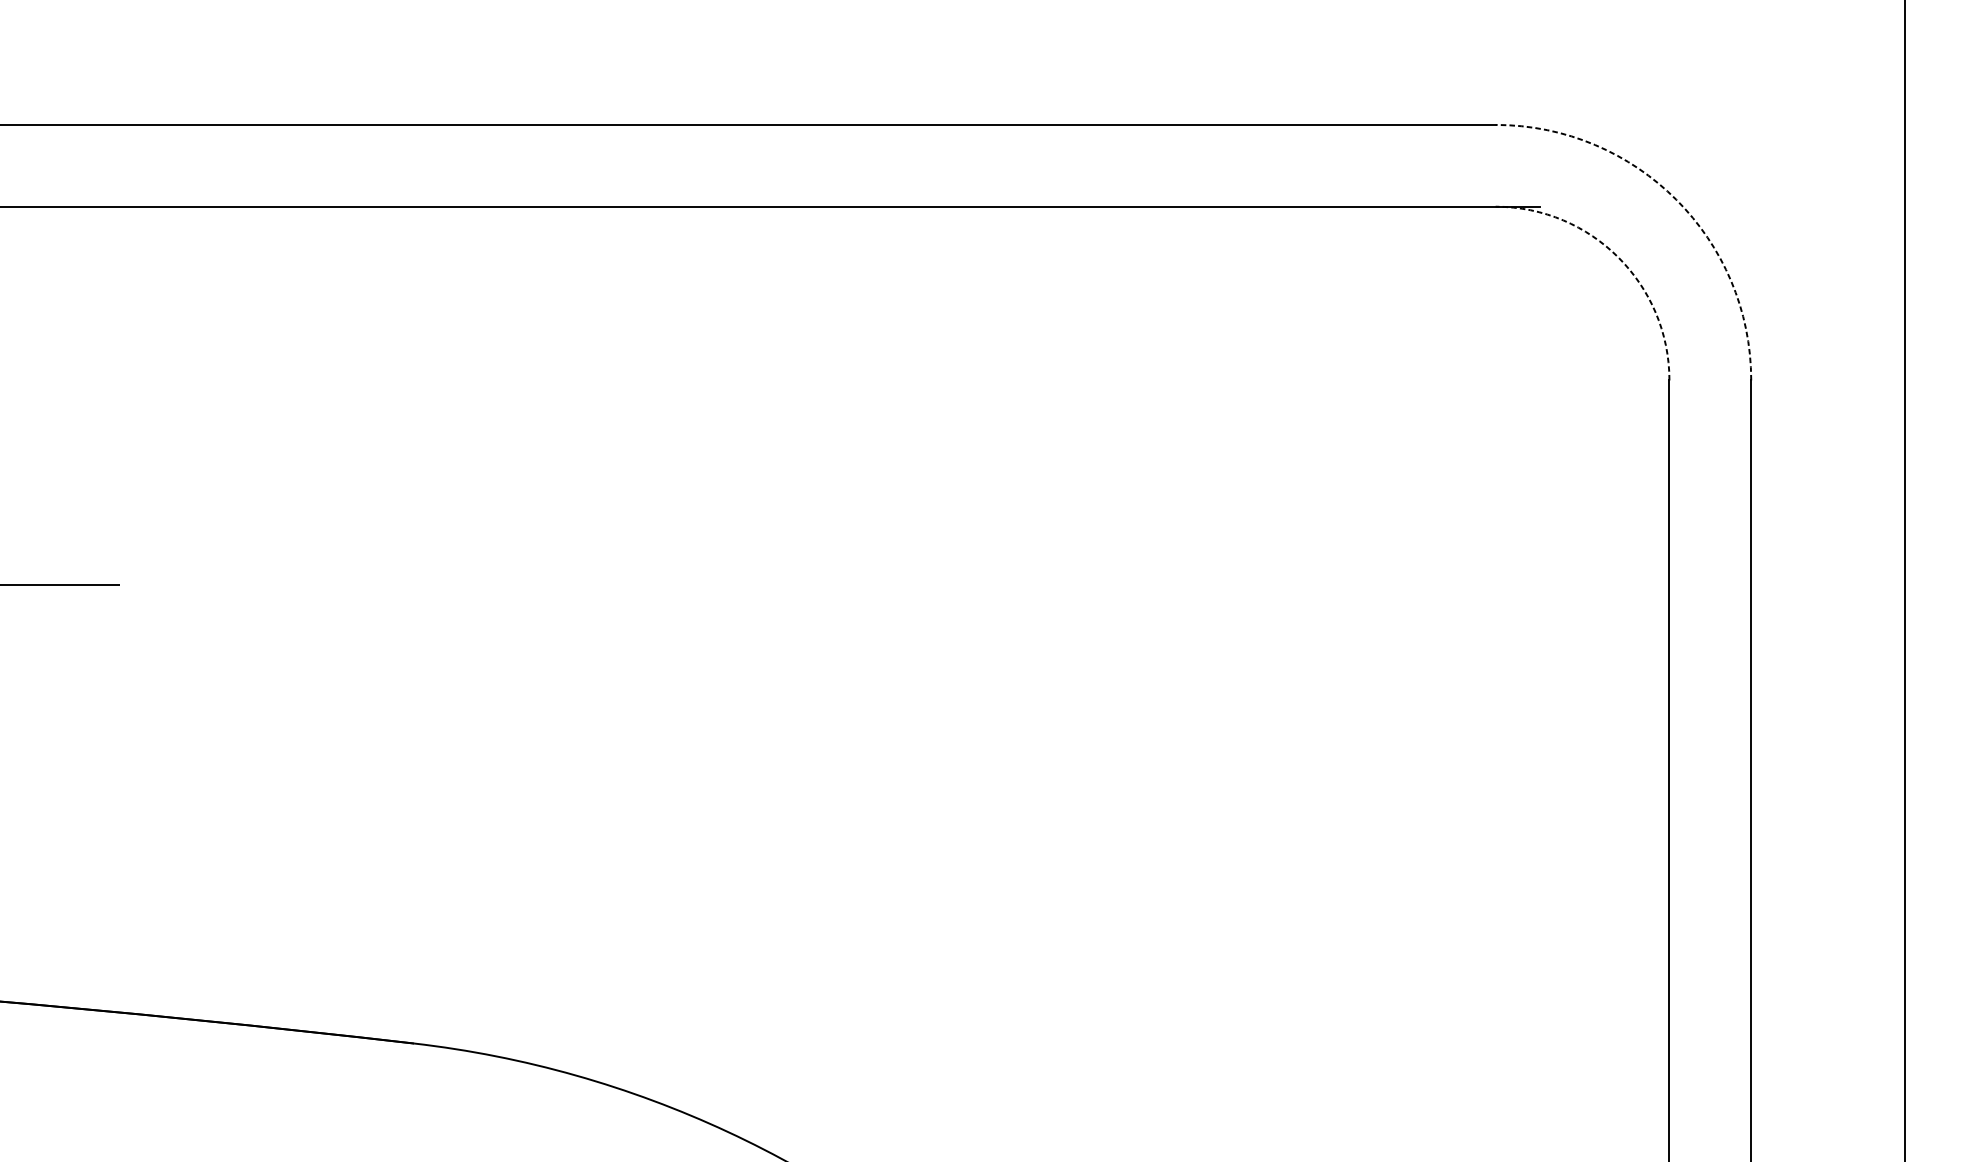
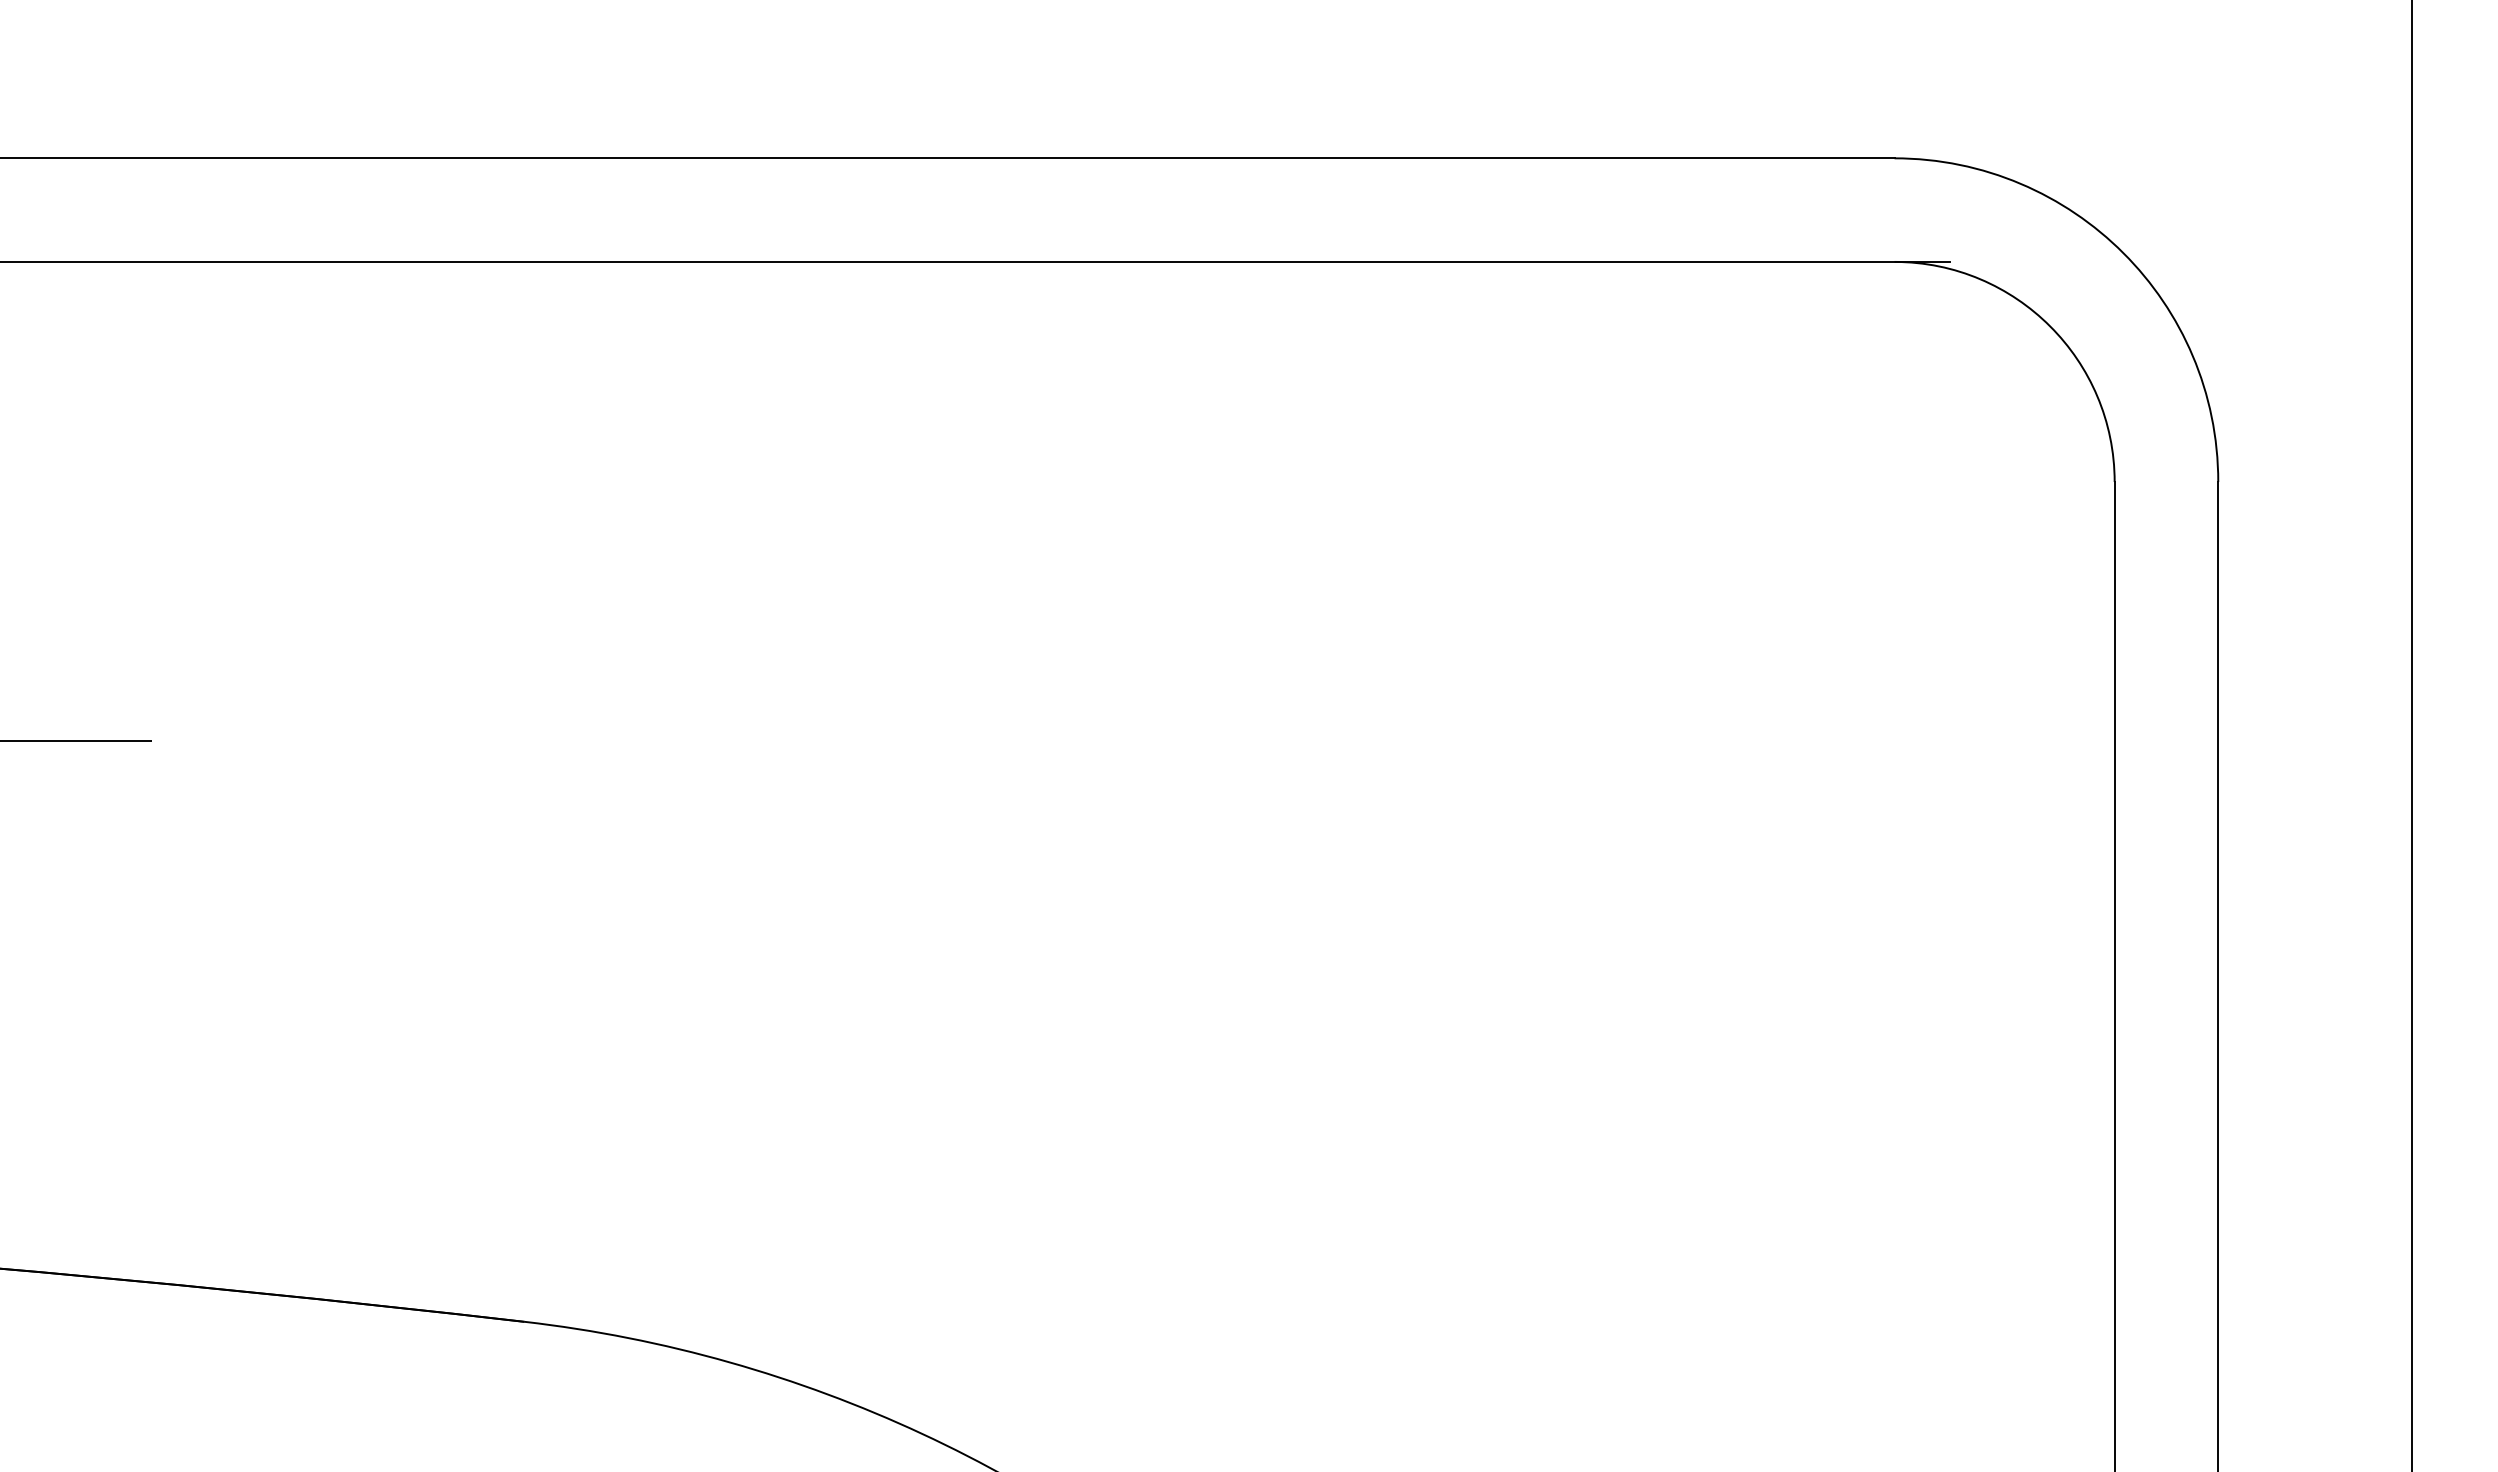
arc: (1676, 200) -> (2123, 253), dashed -> solid
arc: (1618, 257) -> (2050, 326), dashed -> solid

